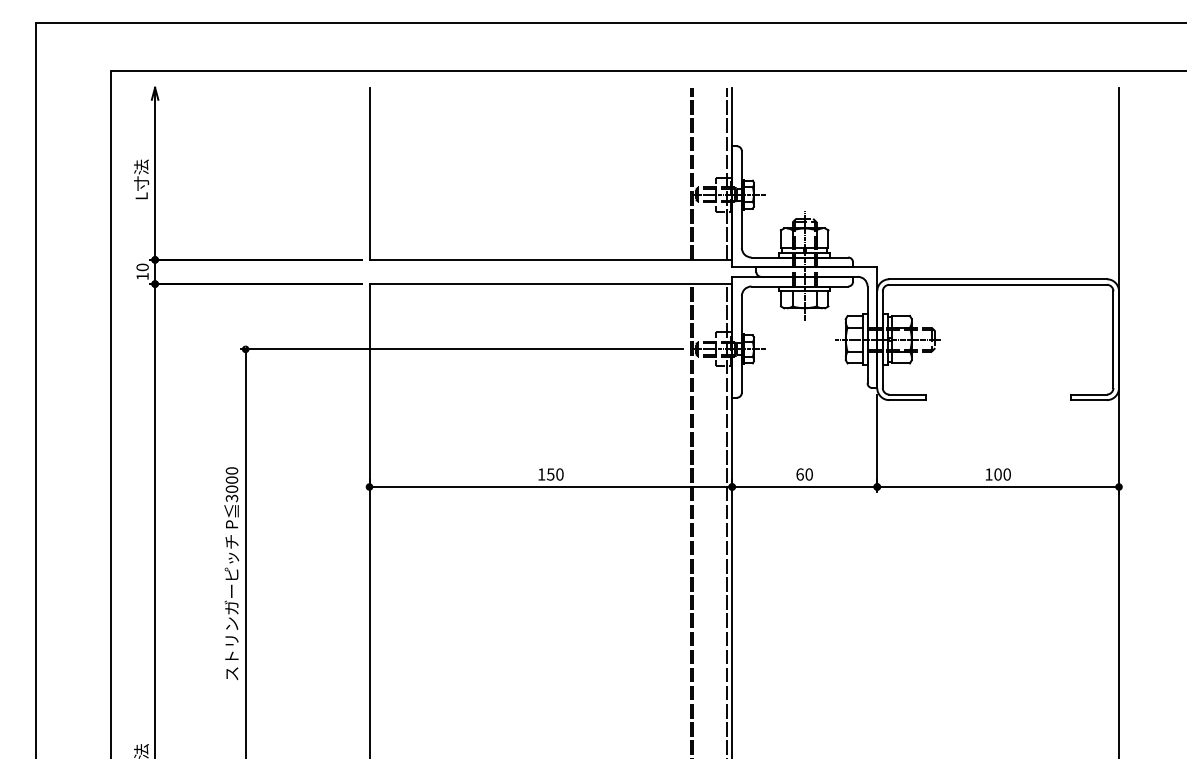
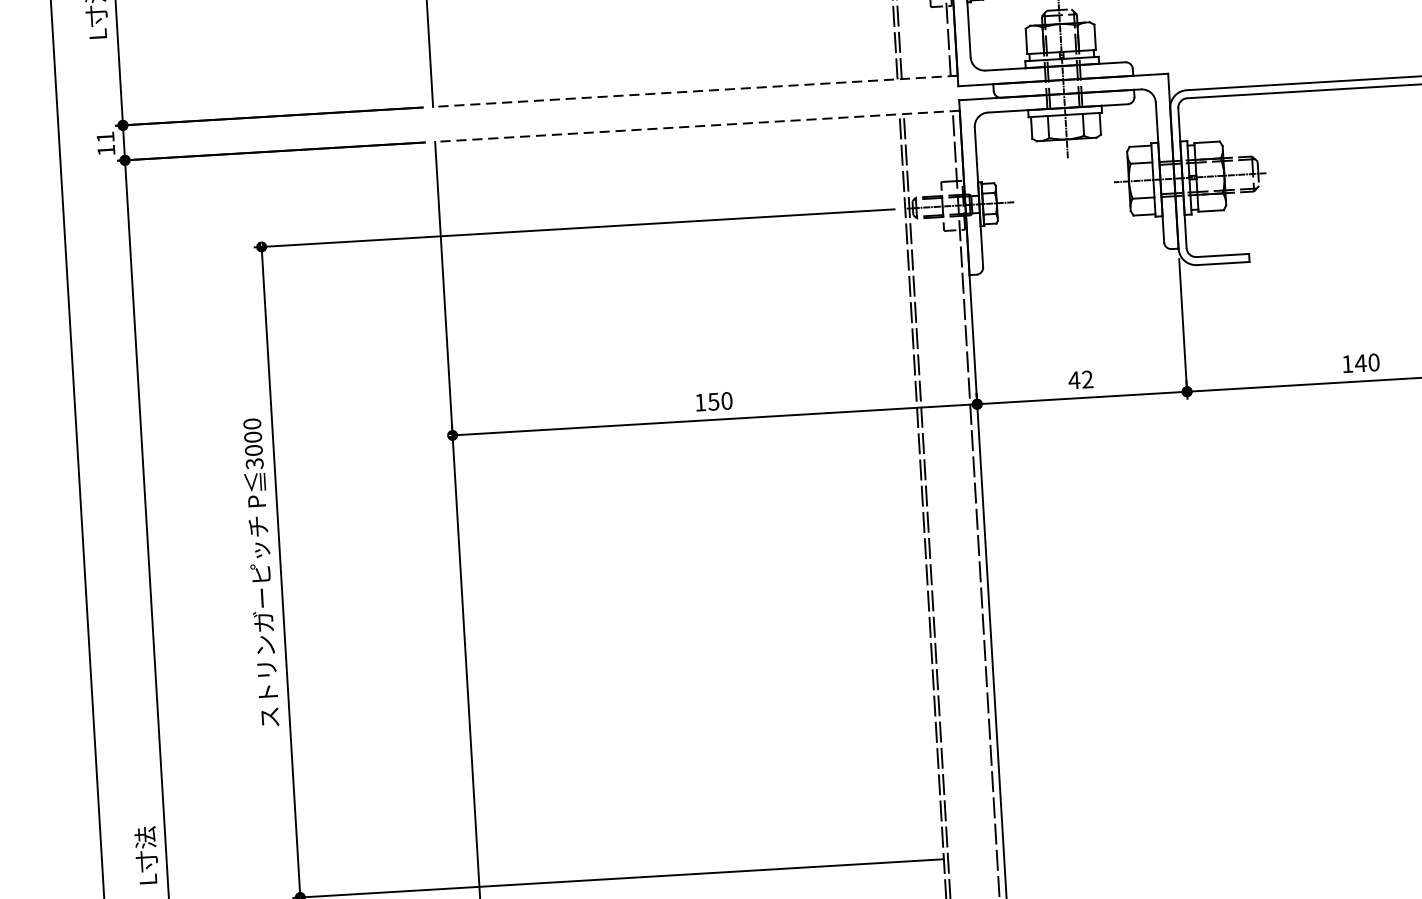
line: (550, 259) -> (694, 90), solid -> dashed
text: (142, 267) -> (105, 137), 10 -> 11
line: (550, 284) -> (697, 126), solid -> dashed
text: (804, 474) -> (1080, 379), 60 -> 42
text: (998, 474) -> (1361, 363), 100 -> 140

